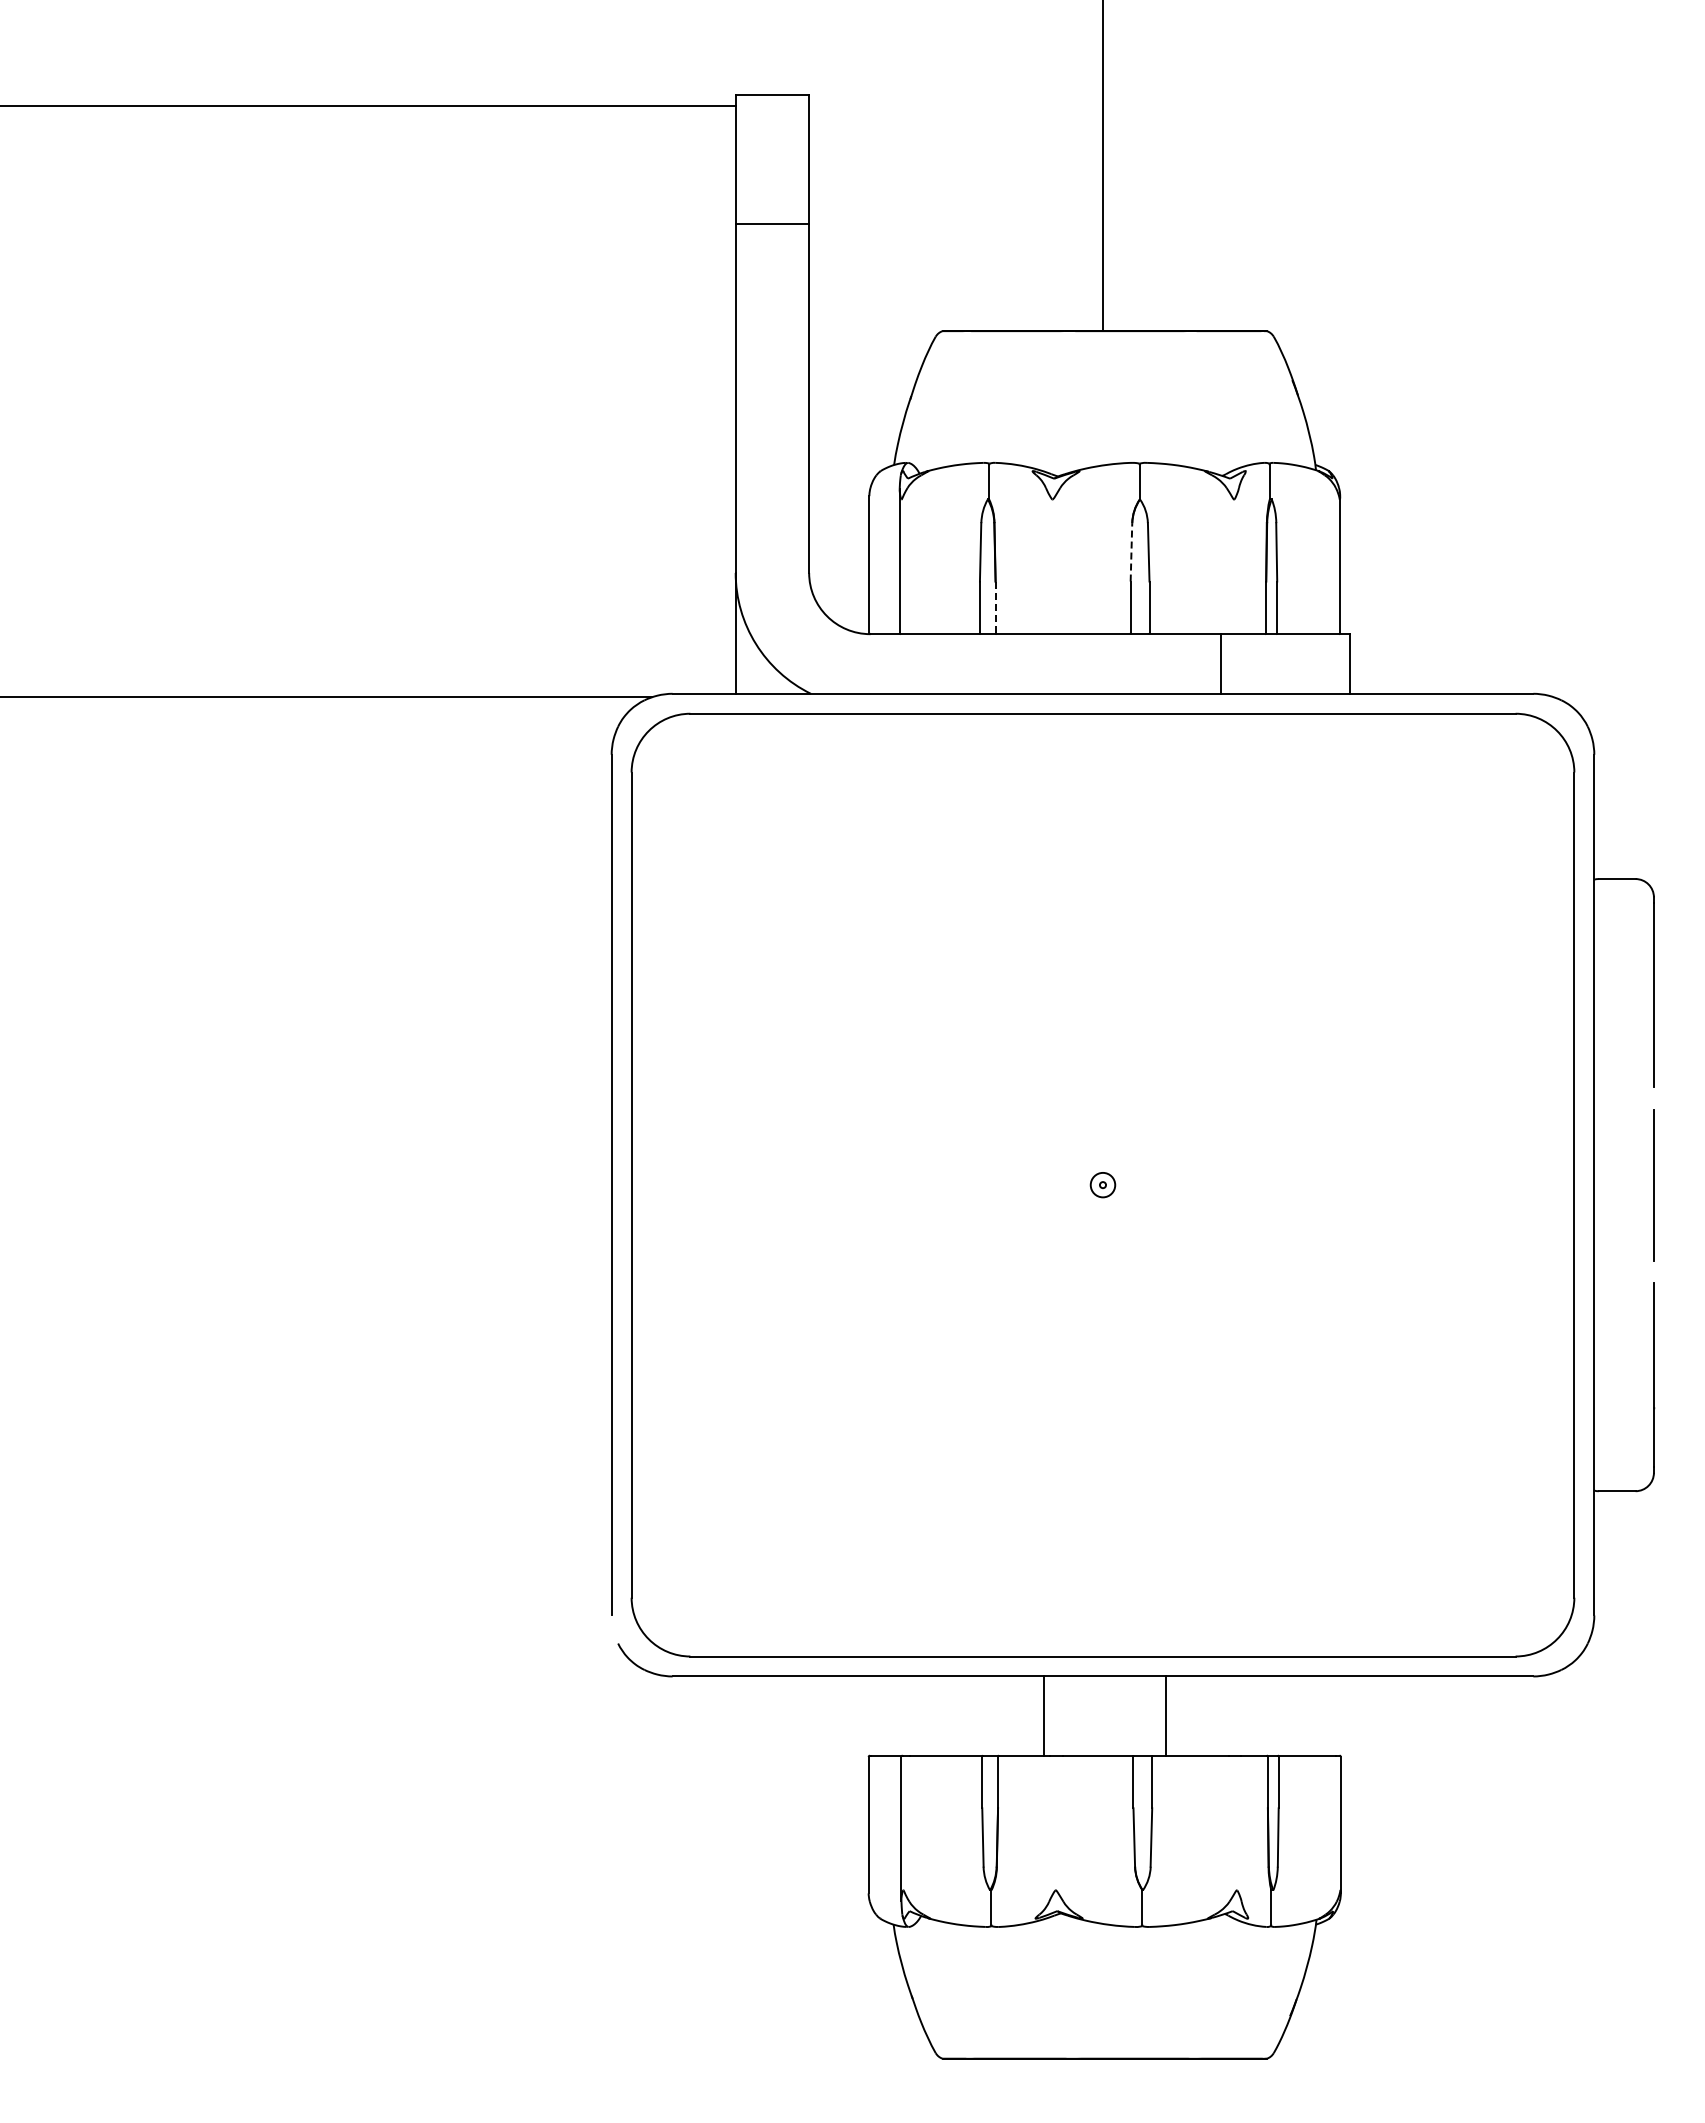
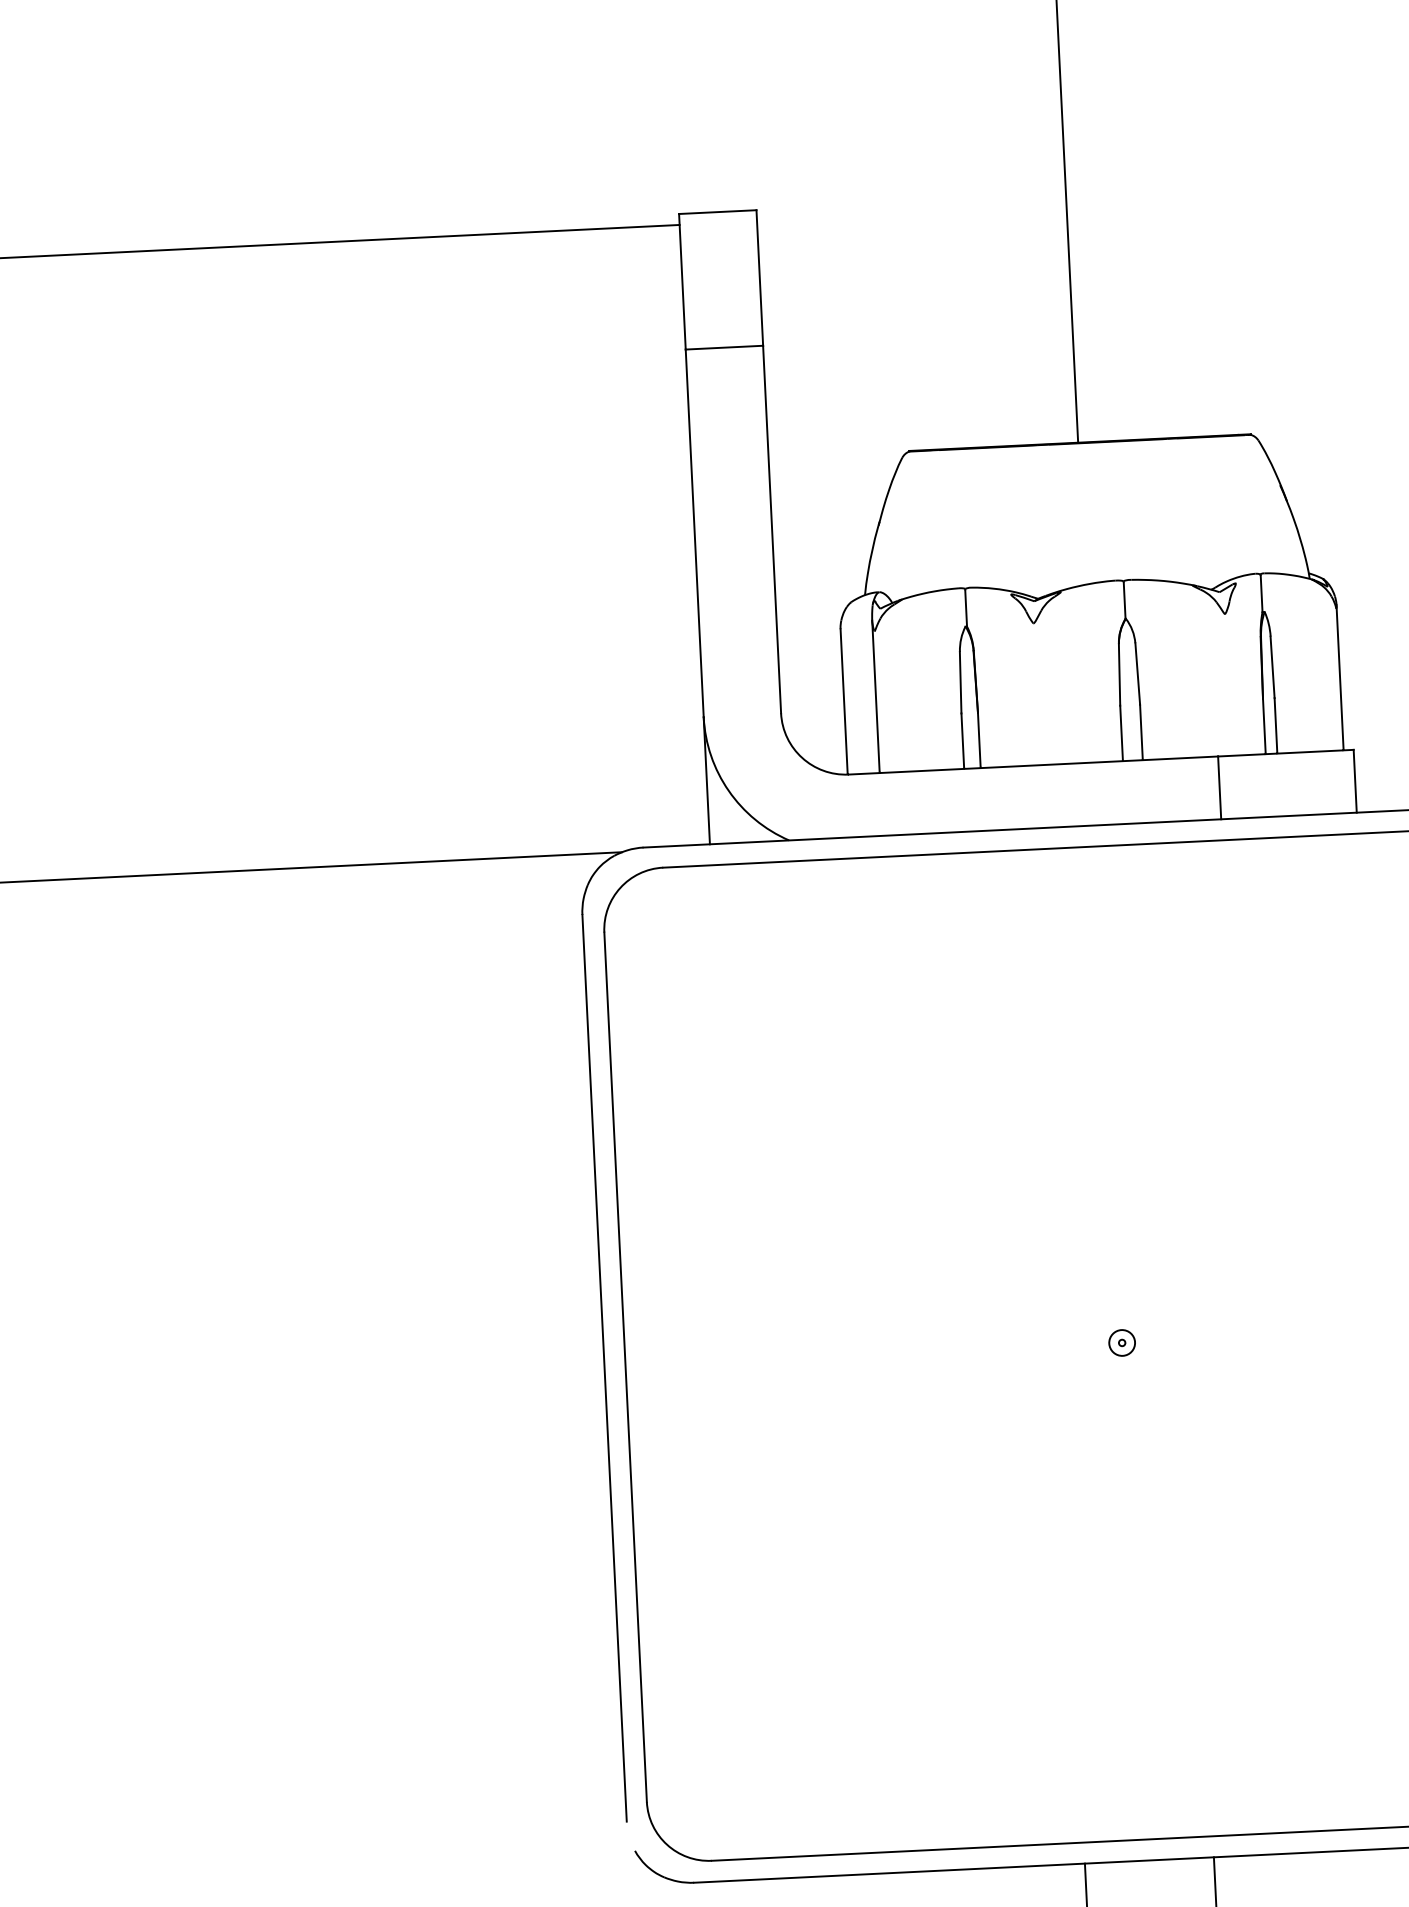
line: (1131, 551) -> (1119, 674), dashed -> solid
line: (995, 607) -> (979, 740), dashed -> solid

